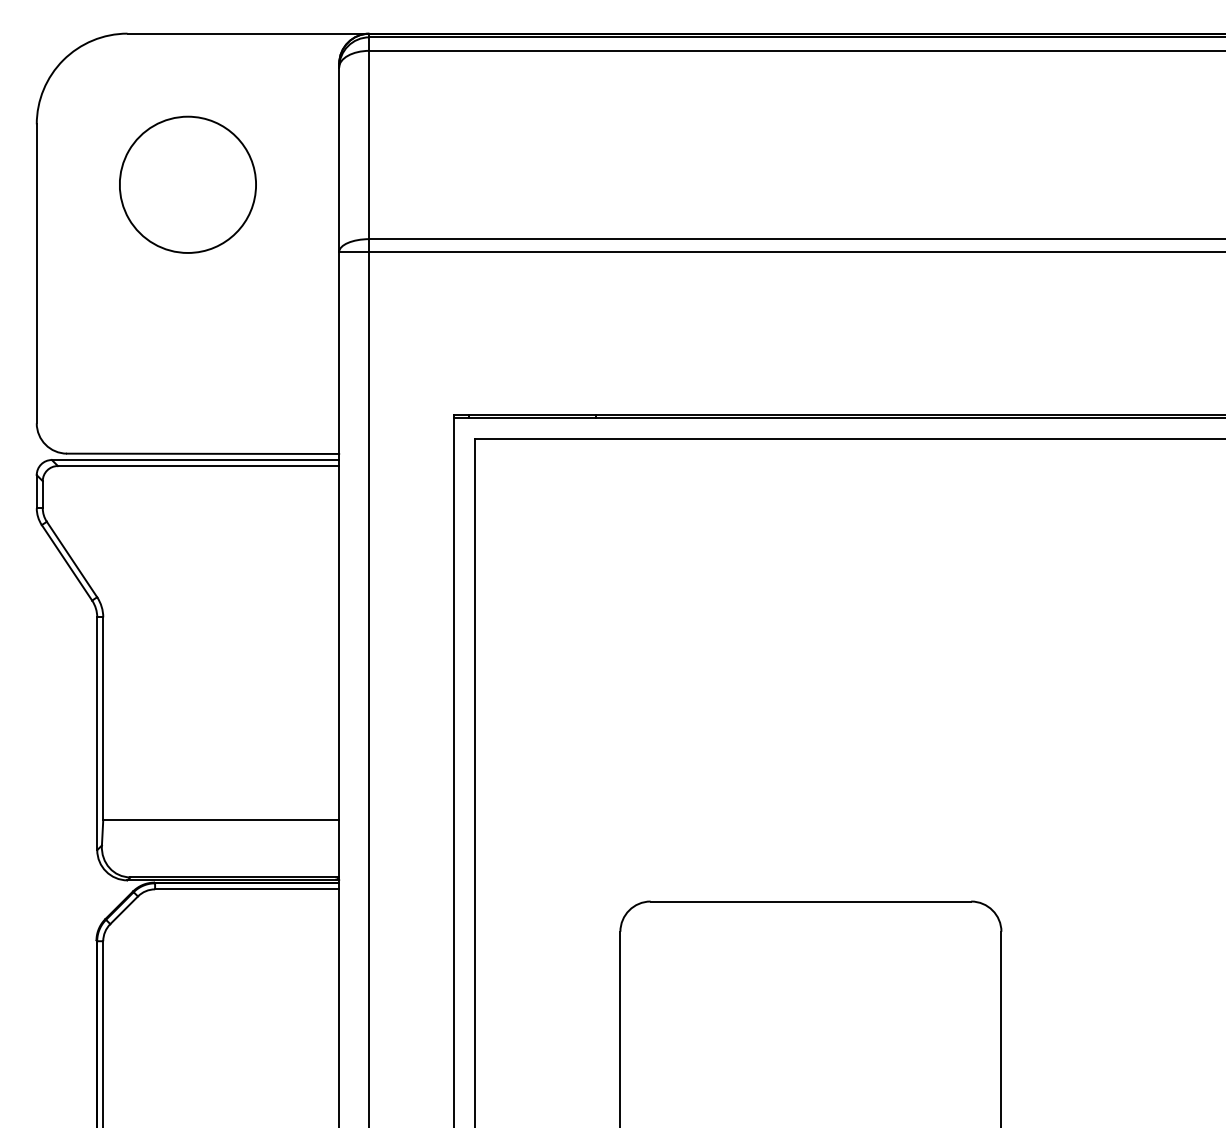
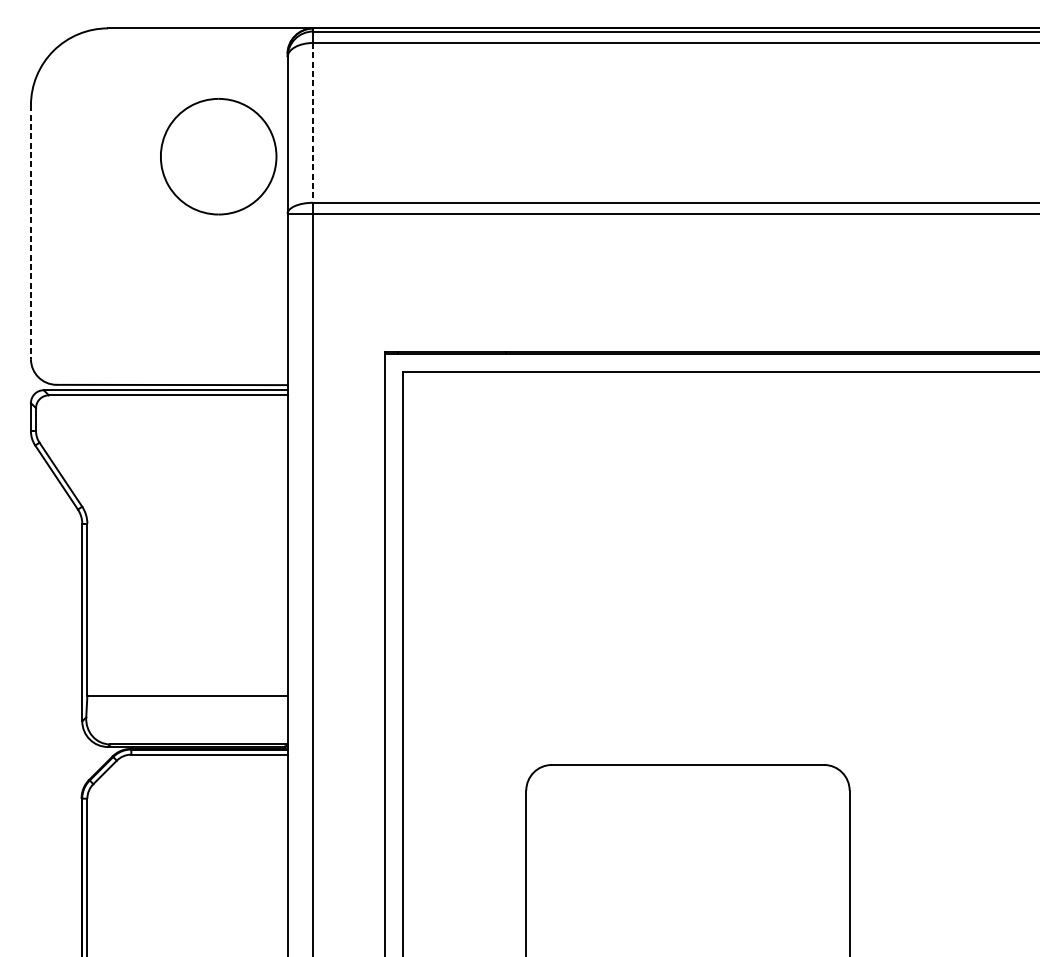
line: (369, 145) -> (313, 123), solid -> dashed
part: (187, 184) -> (218, 156), moved
line: (36, 274) -> (30, 232), solid -> dashed

